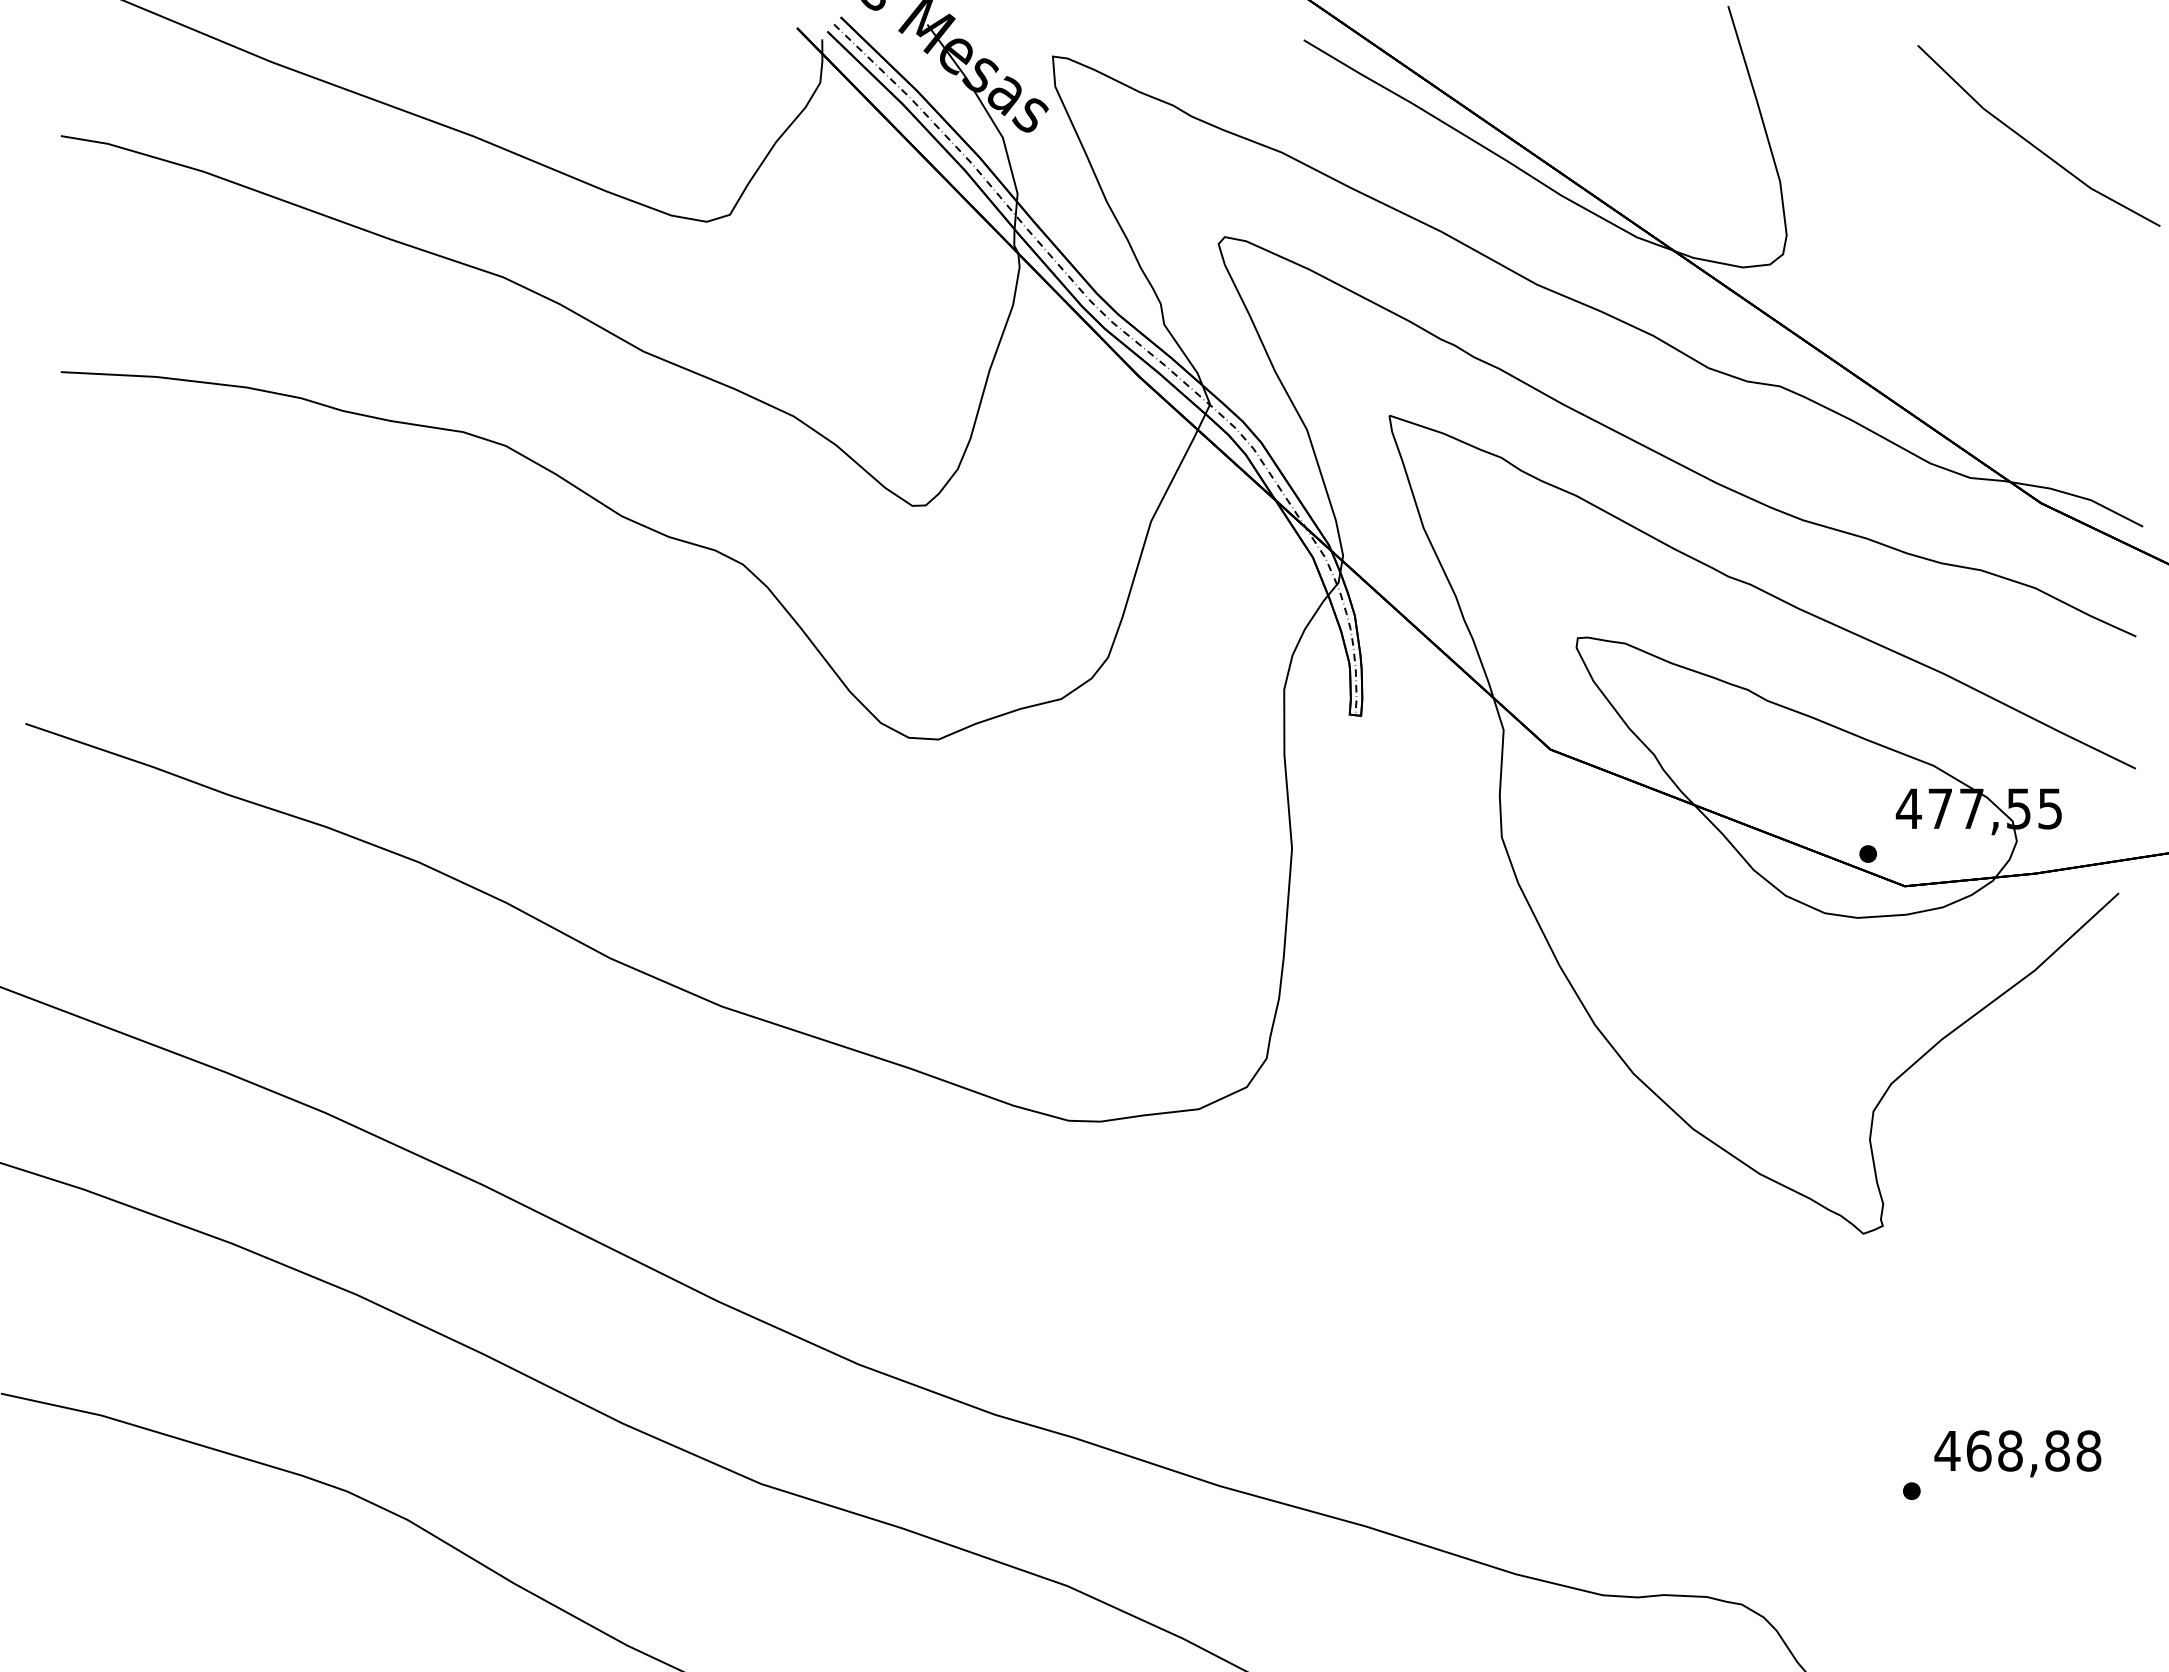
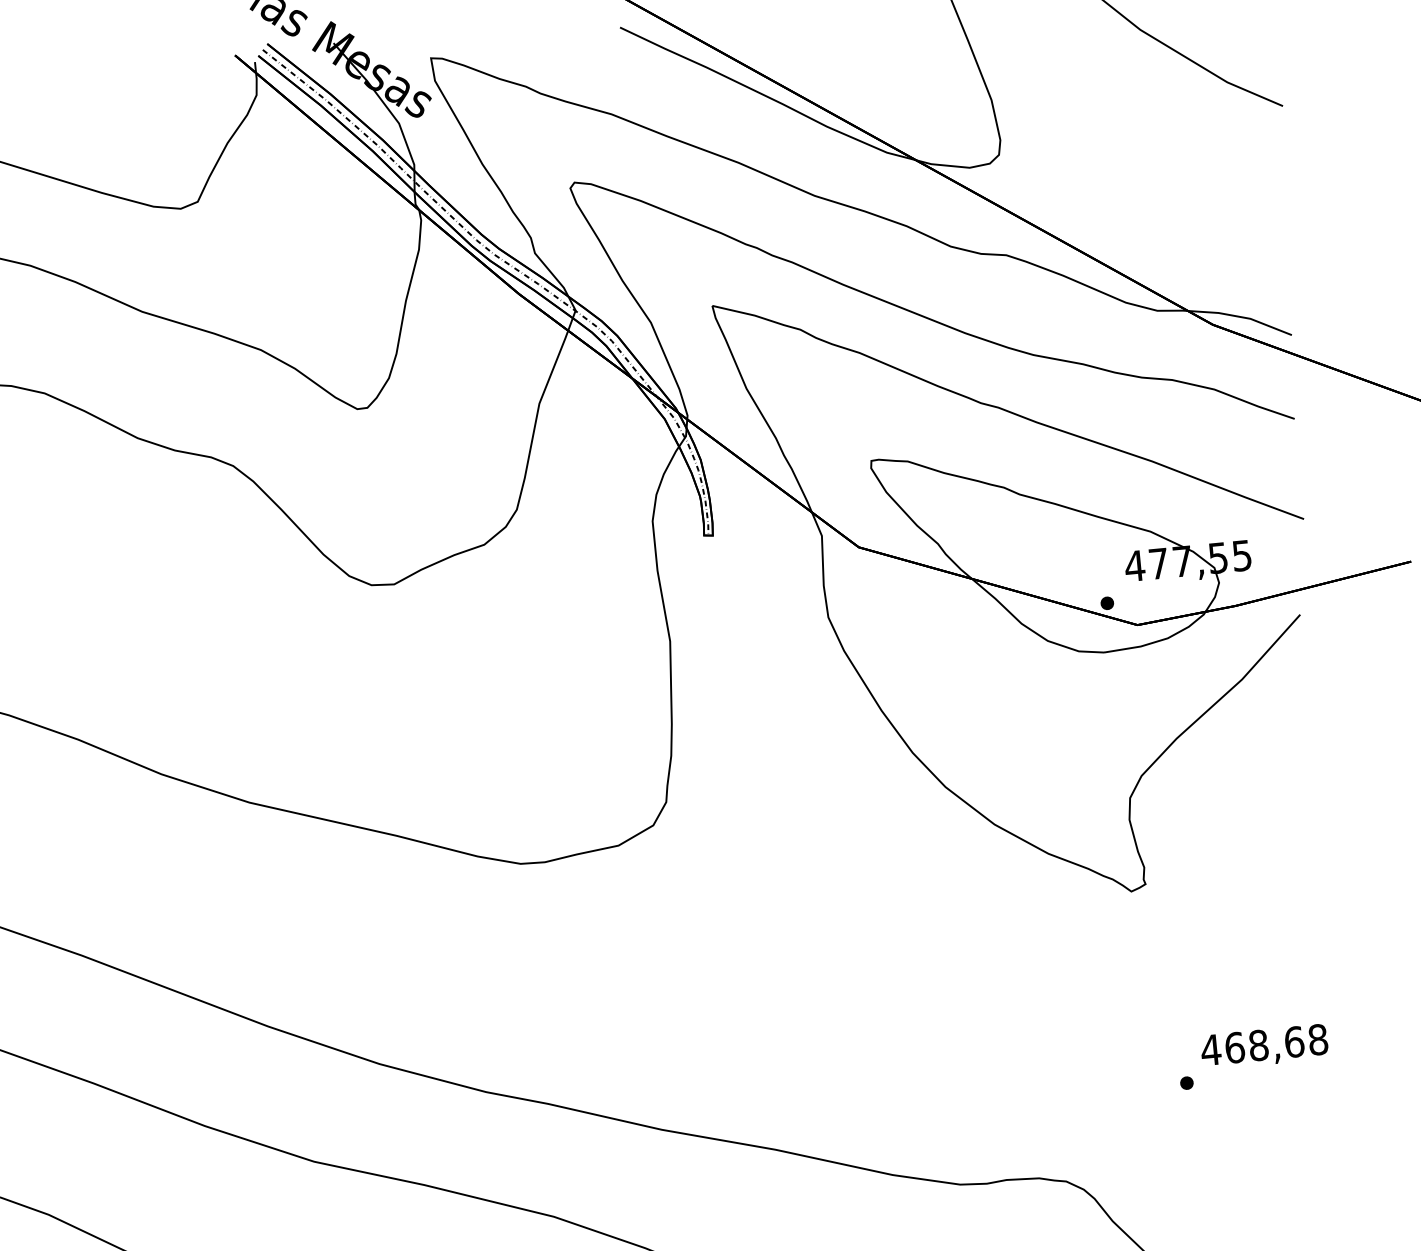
text: (2057, 1450) -> (1294, 1041), 468,88 -> 468,68

